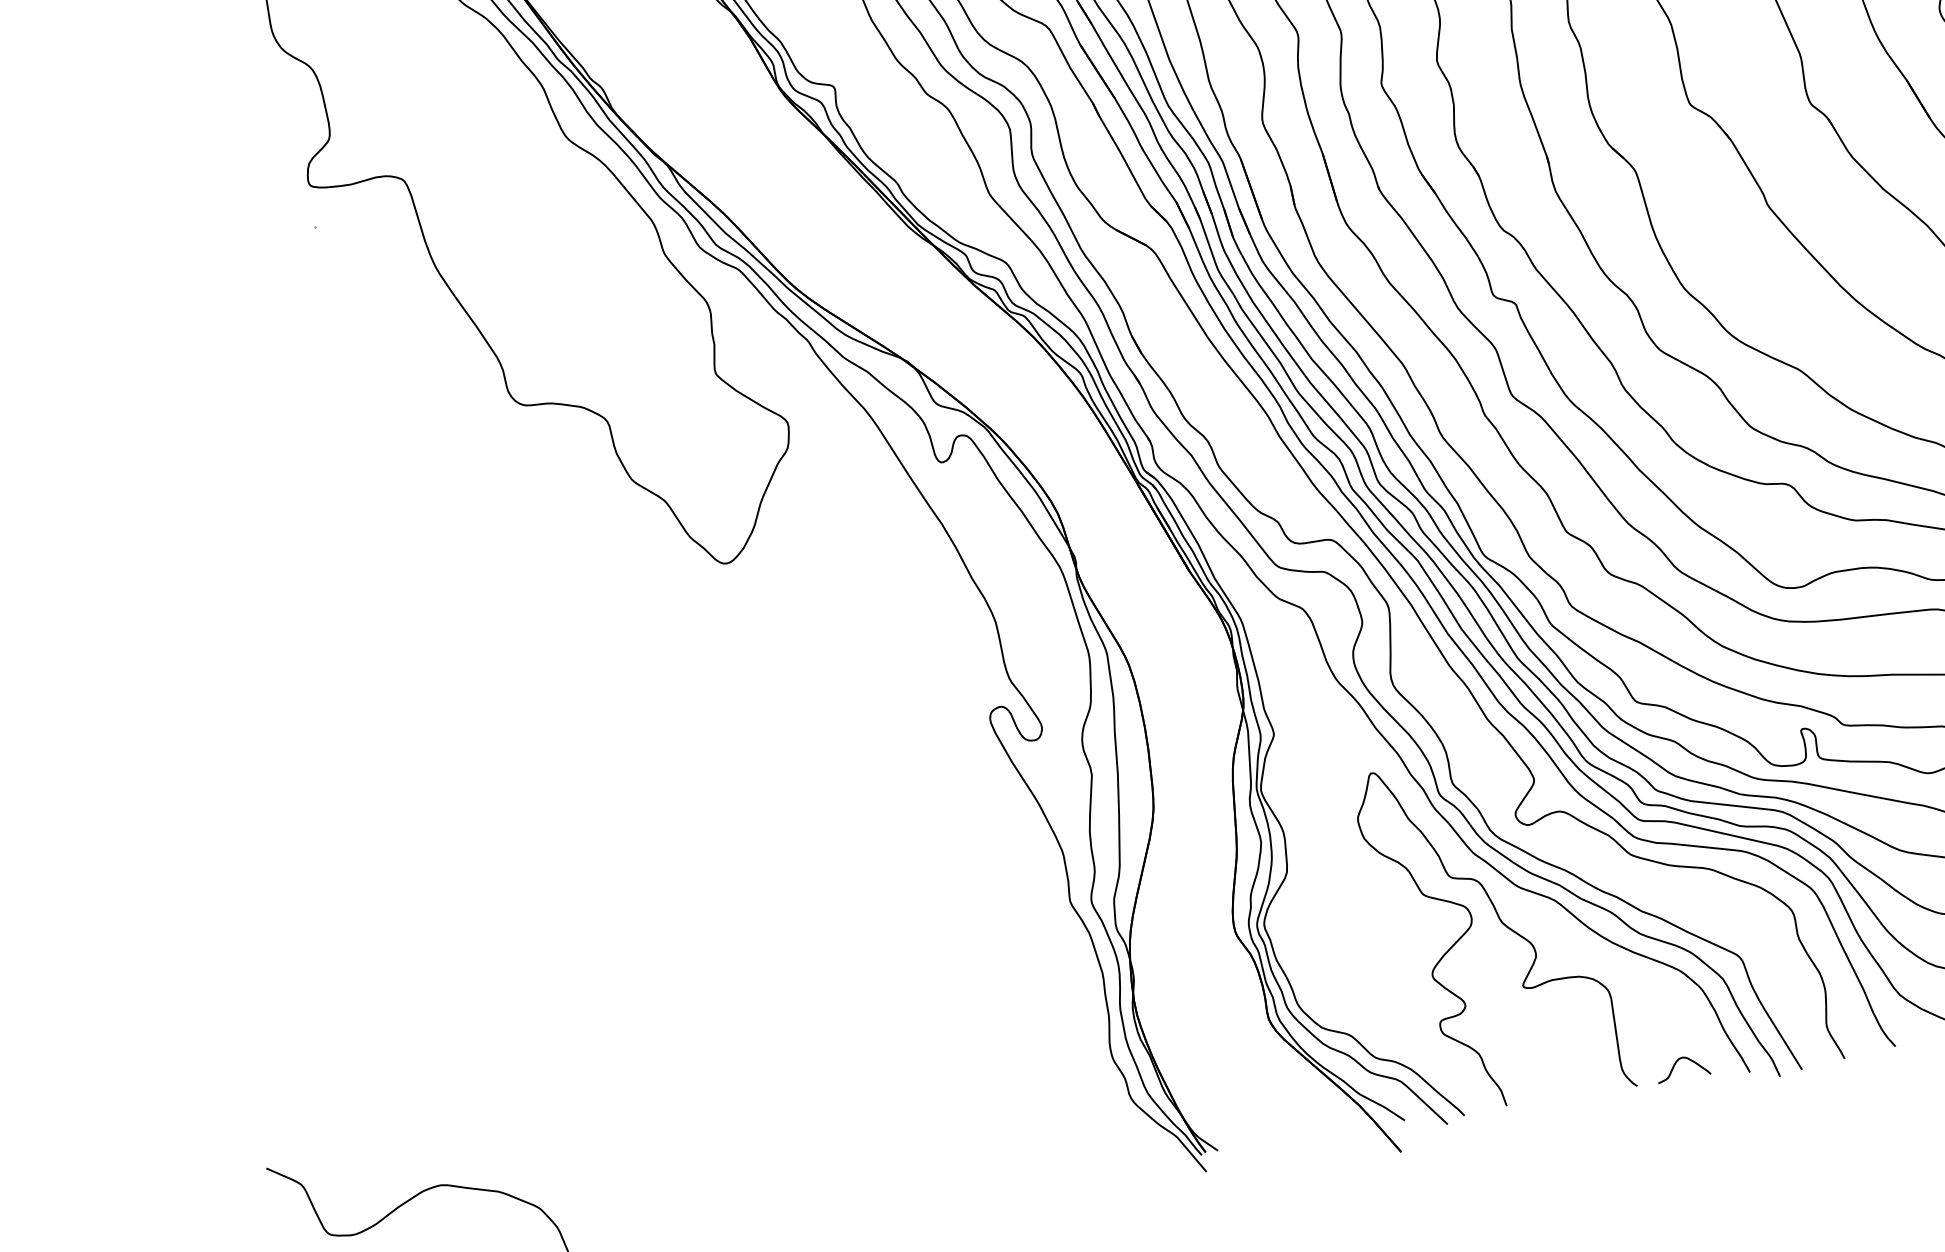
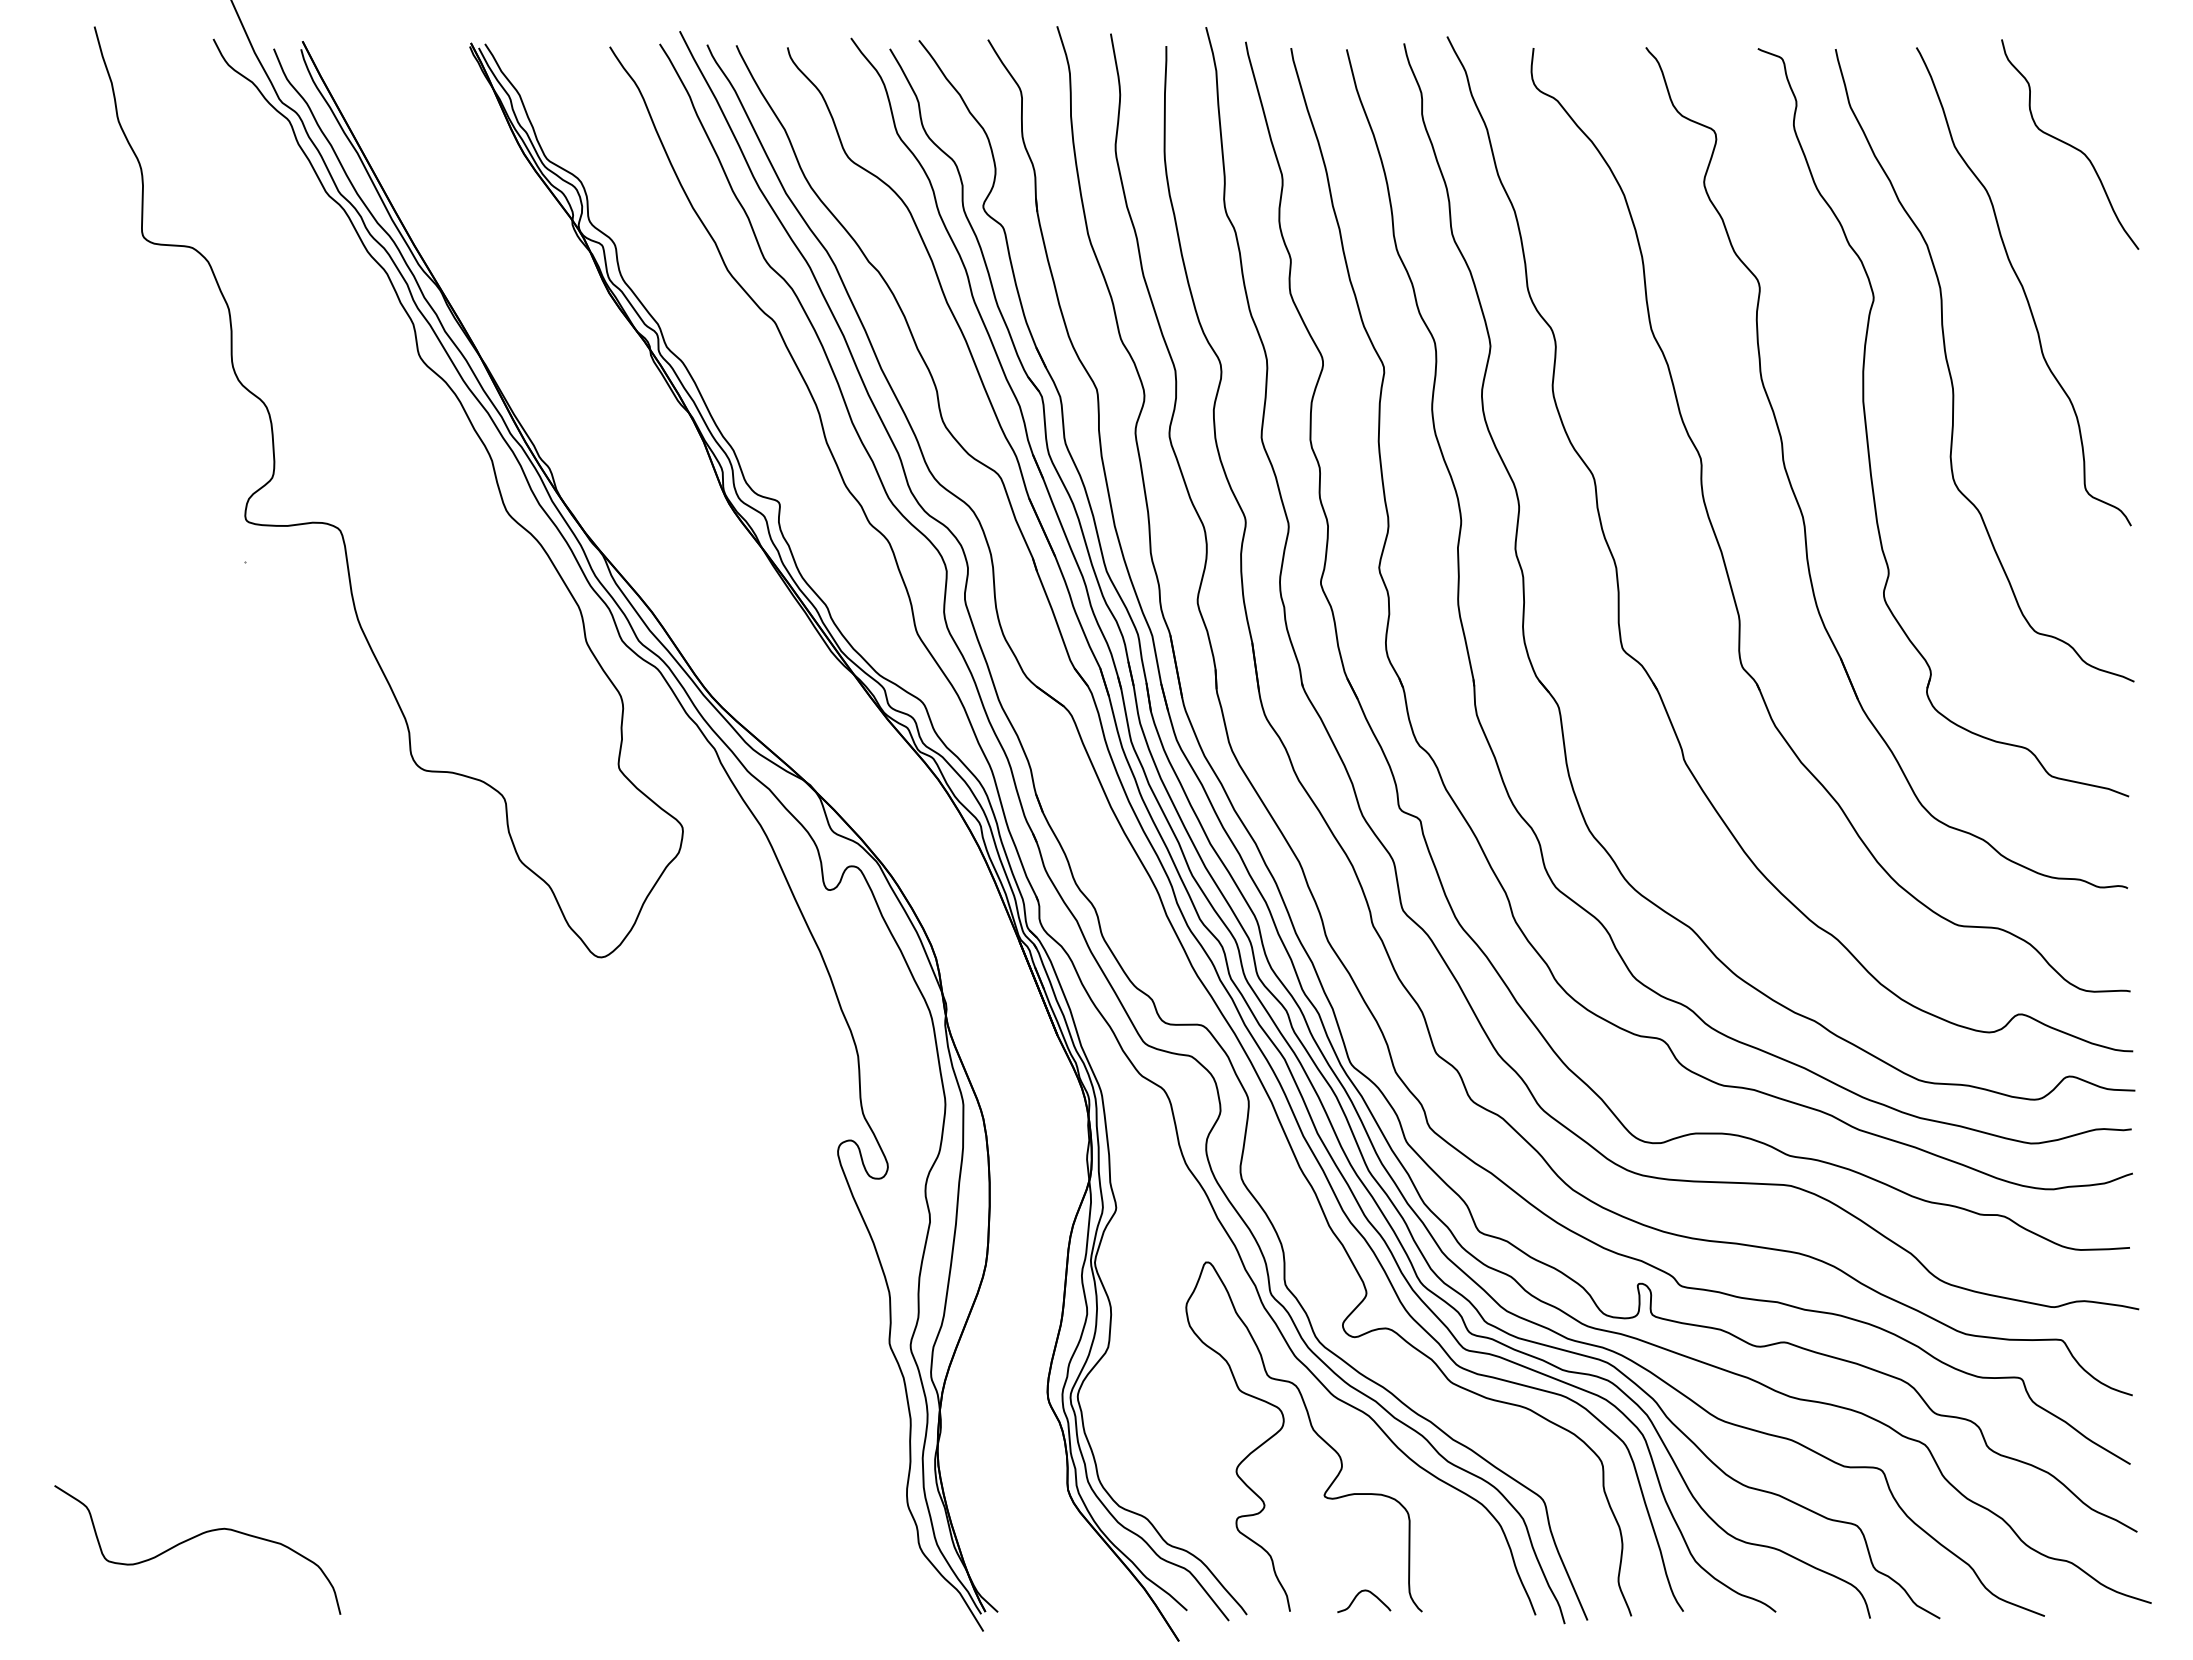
curve: (1676, 1063) -> (1358, 1595), moved

